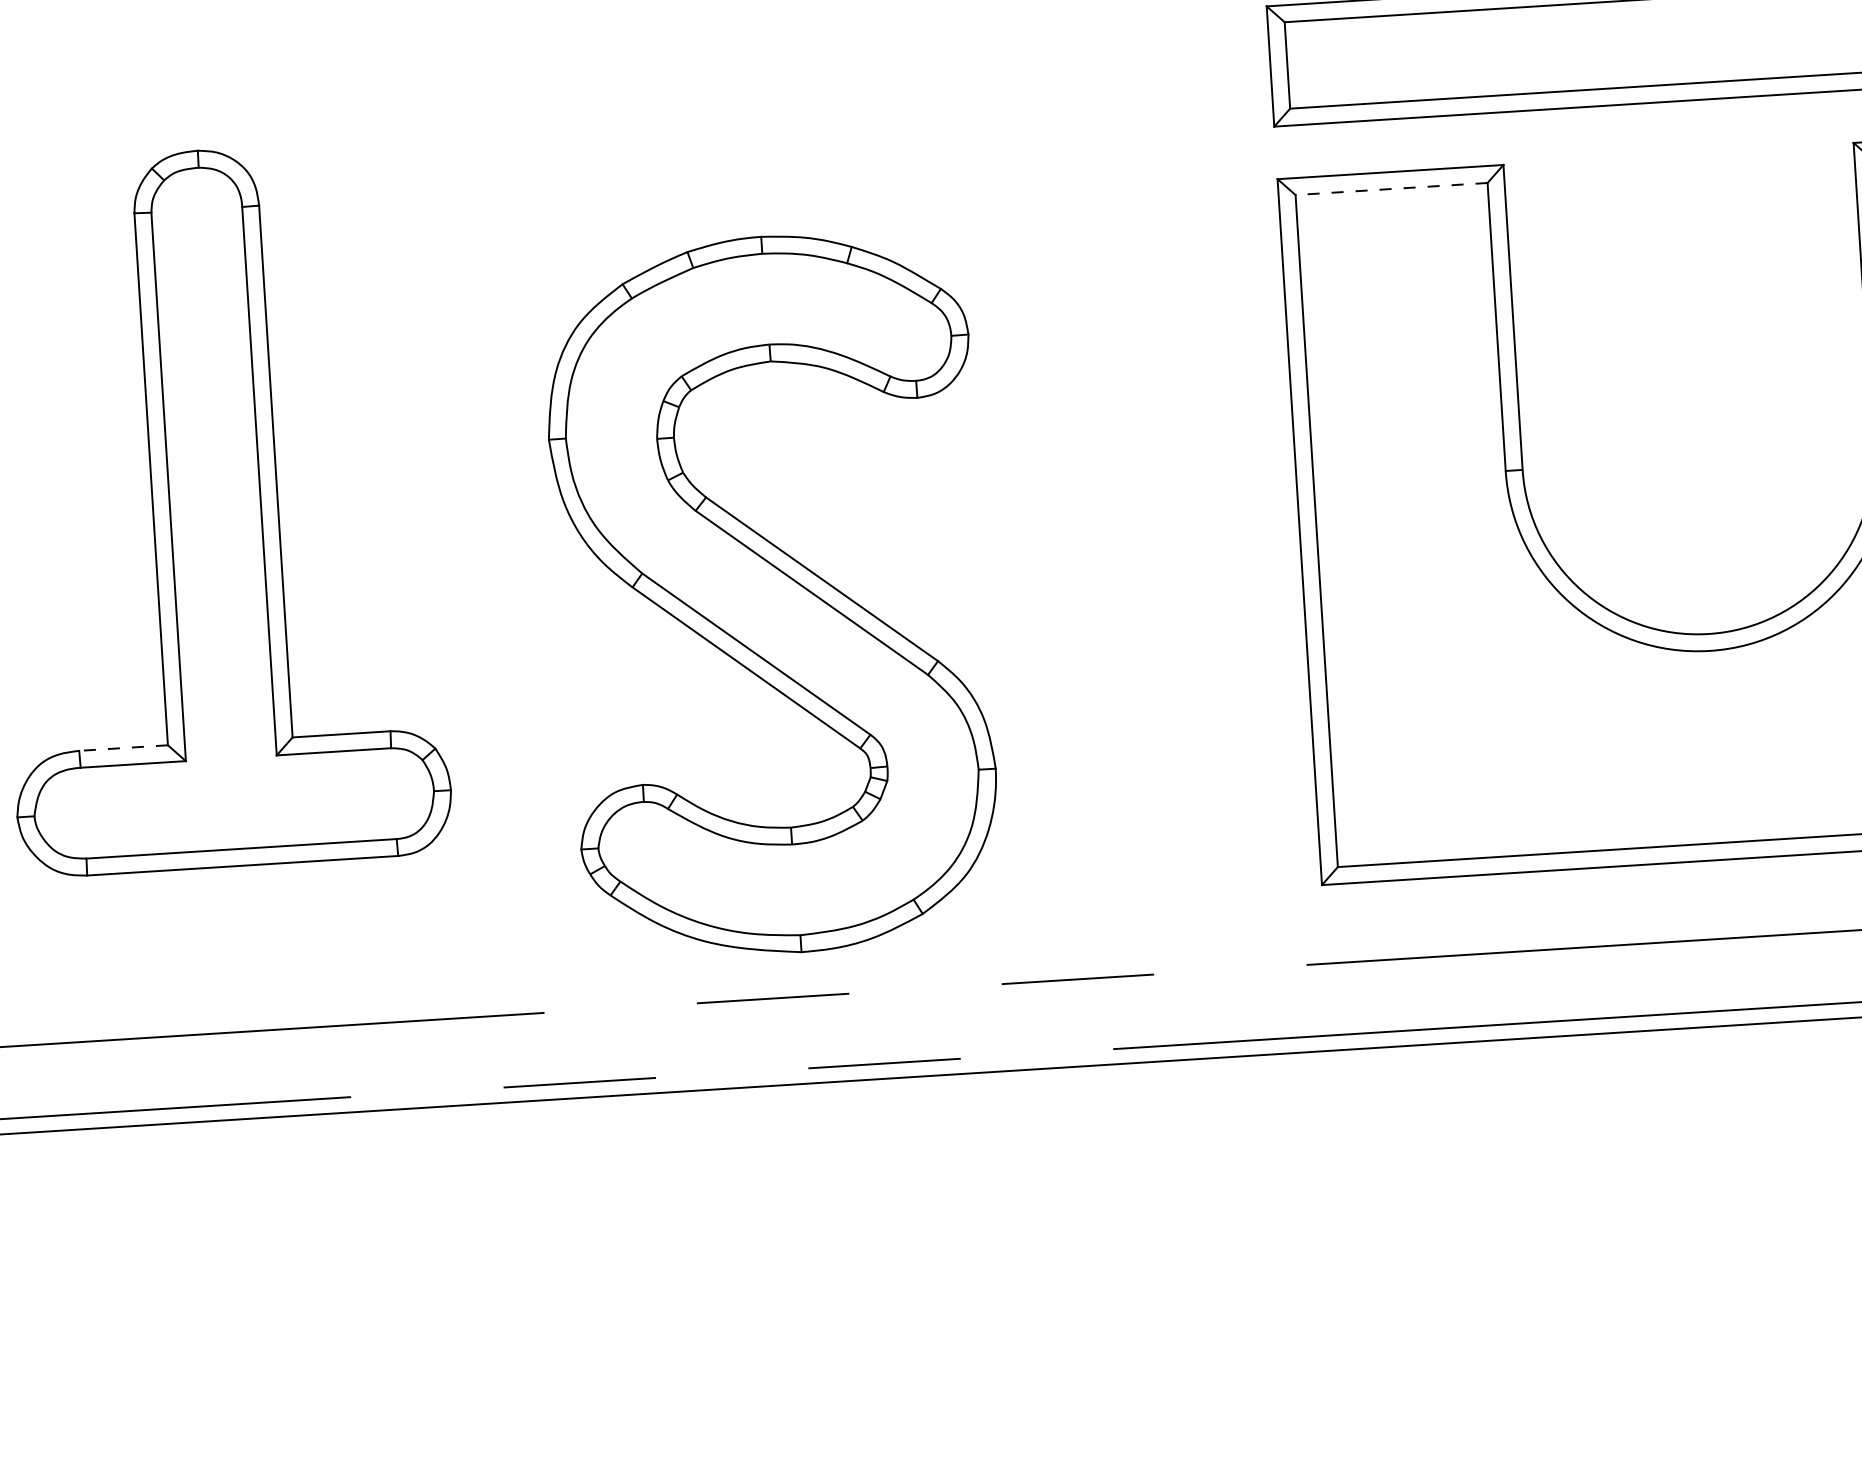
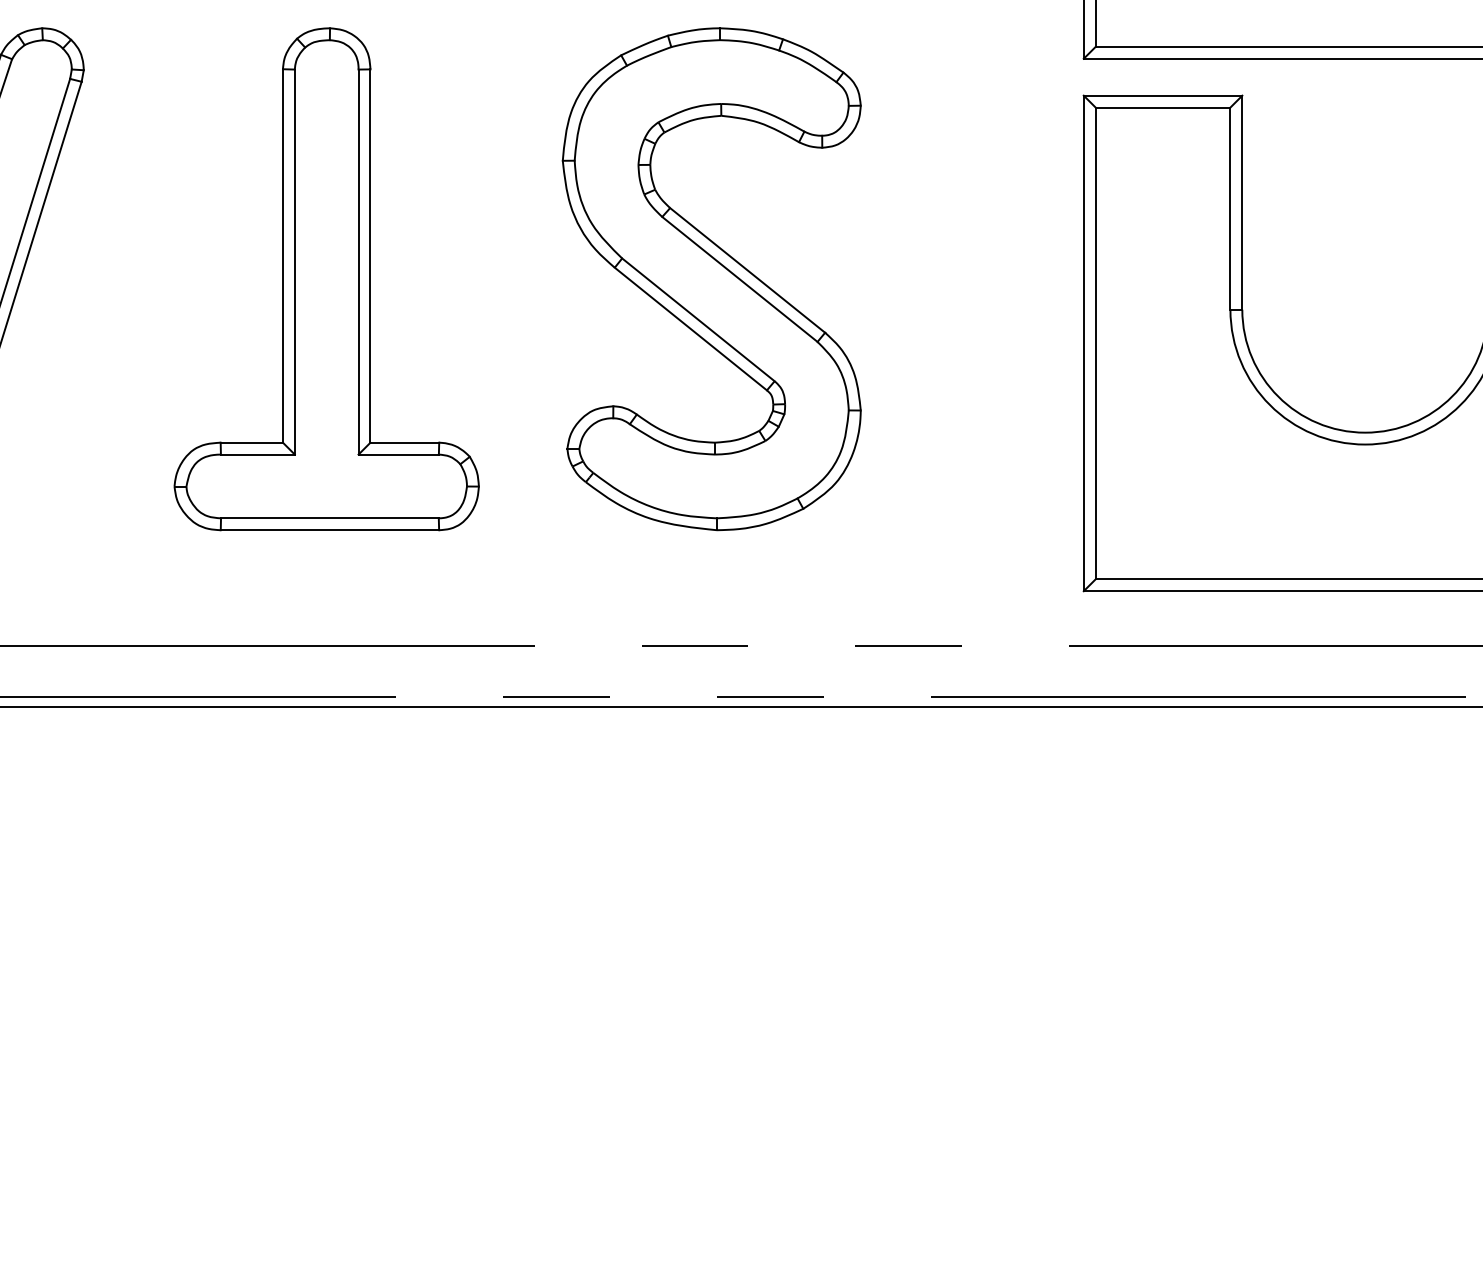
line: (1390, 188) -> (1162, 107), dashed -> solid
part: (771, 595) -> (711, 279), moved
line: (123, 747) -> (251, 442), dashed -> solid

